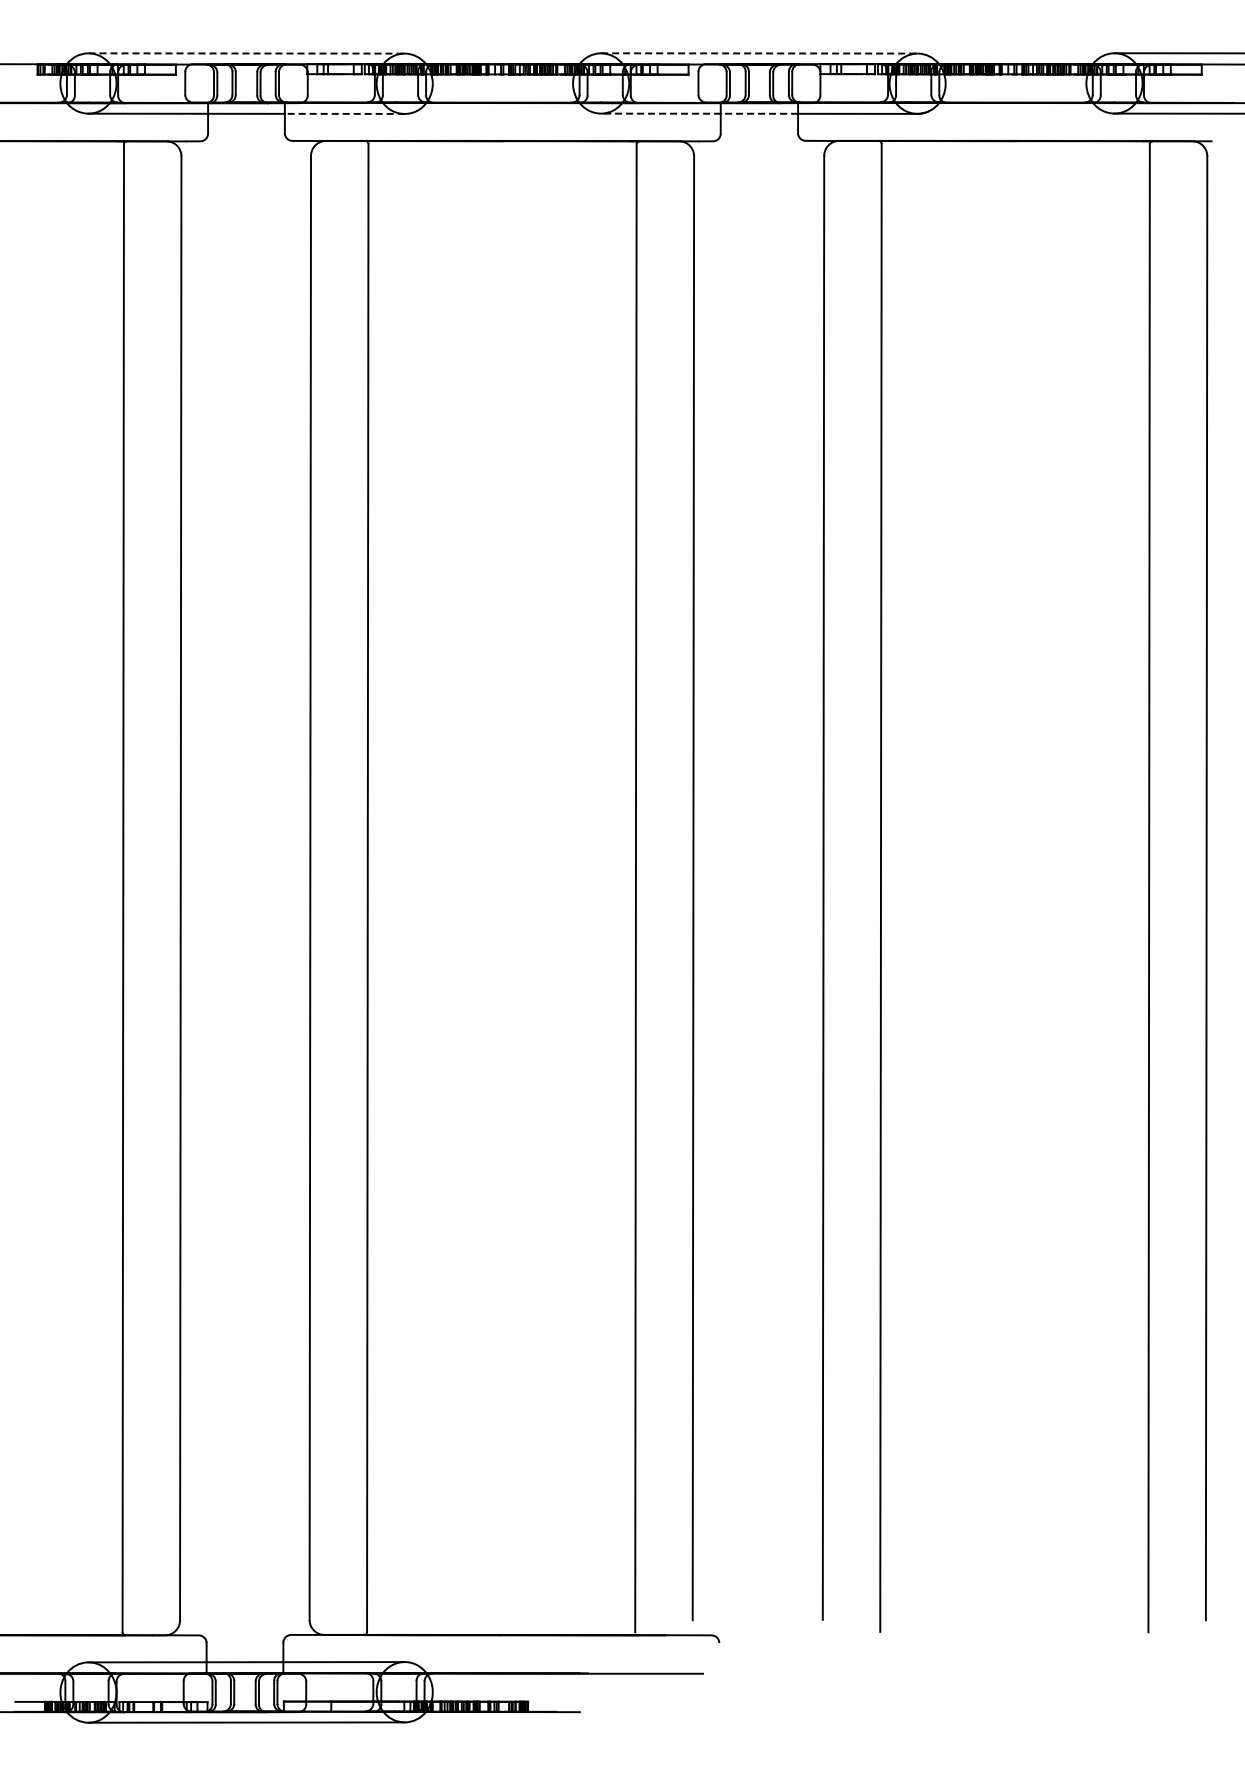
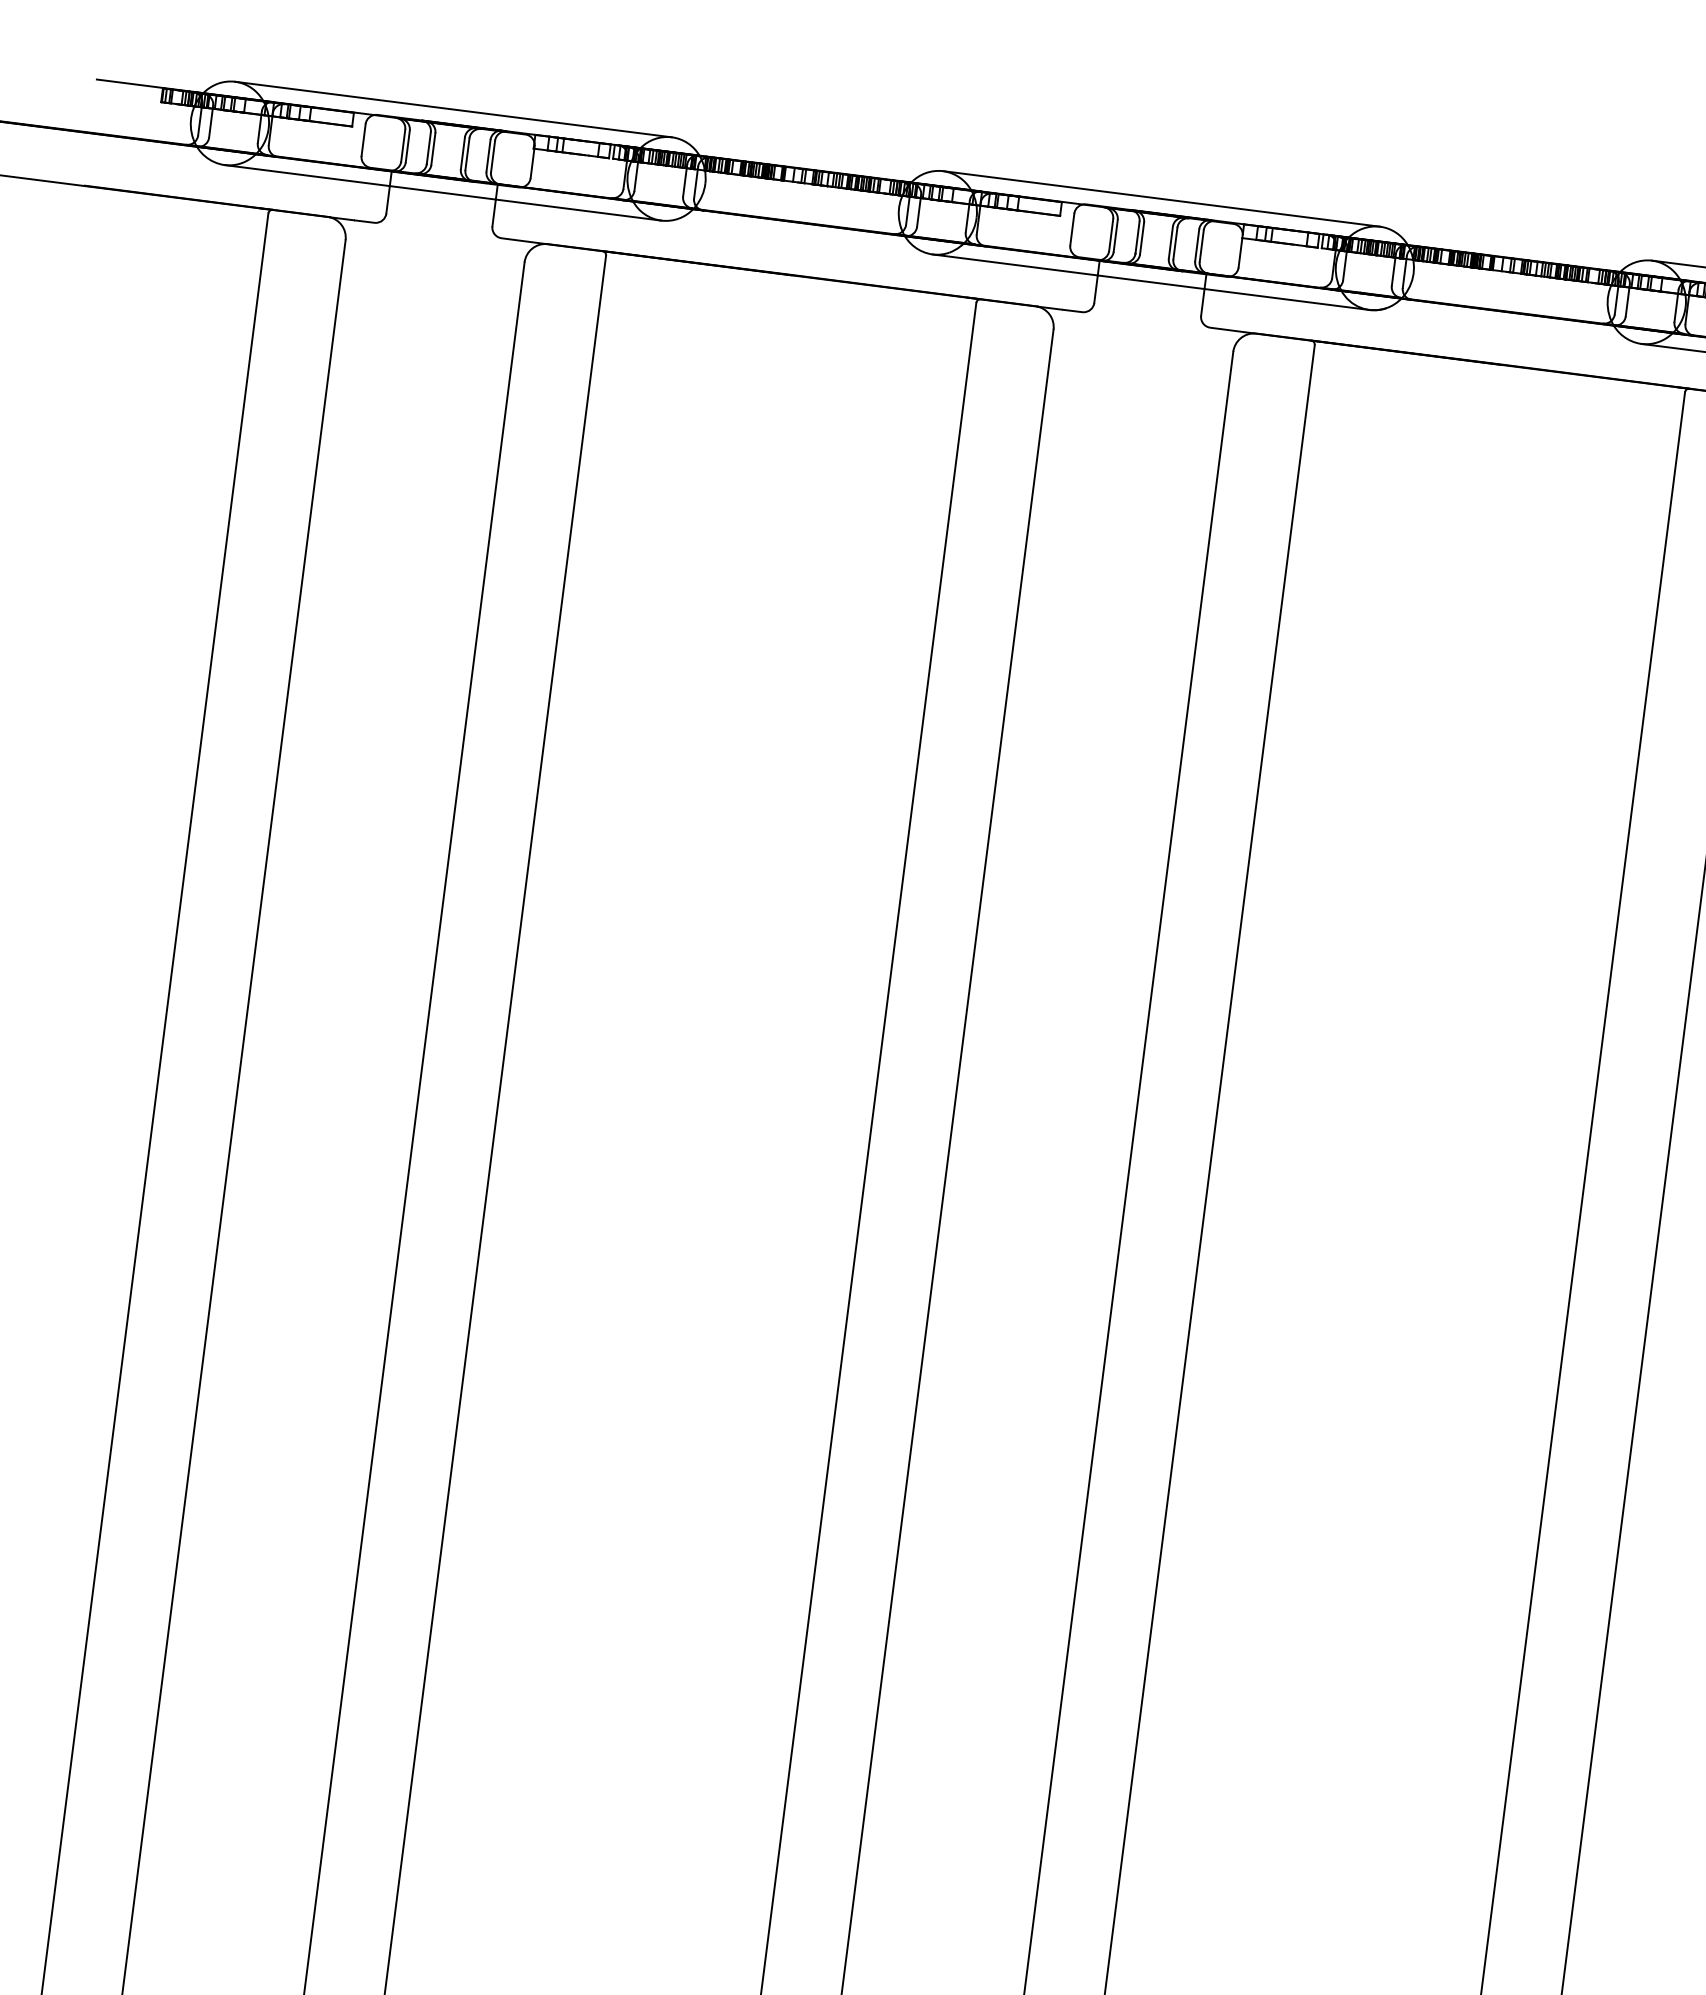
line: (247, 53) -> (454, 109), dashed -> solid
line: (759, 53) -> (1161, 199), dashed -> solid
line: (344, 113) -> (578, 209), dashed -> solid
line: (699, 113) -> (1068, 271), dashed -> solid

